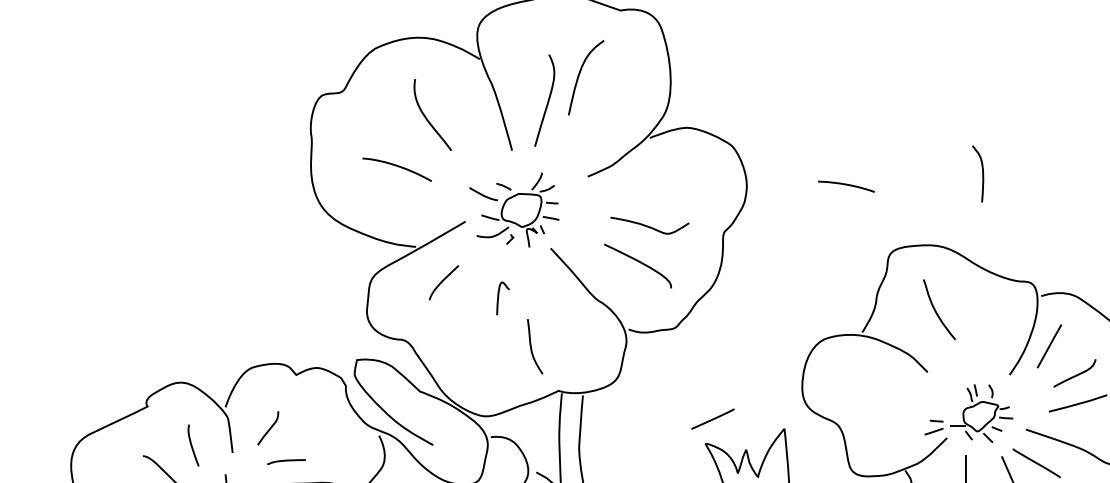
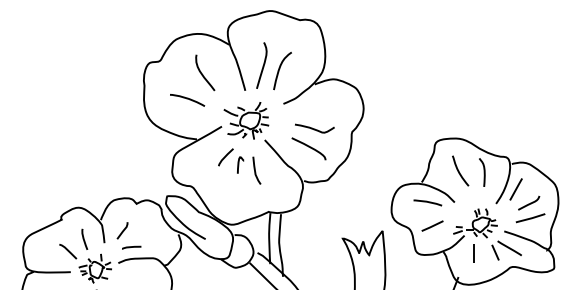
curve: (581, 74) -> (280, 69), moved
curve: (980, 173) -> (483, 172), moved
line: (845, 185) -> (427, 202), moved
curve: (442, 282) -> (225, 157), moved
curve: (532, 346) -> (255, 170), moved
line: (712, 417) -> (432, 225), moved

